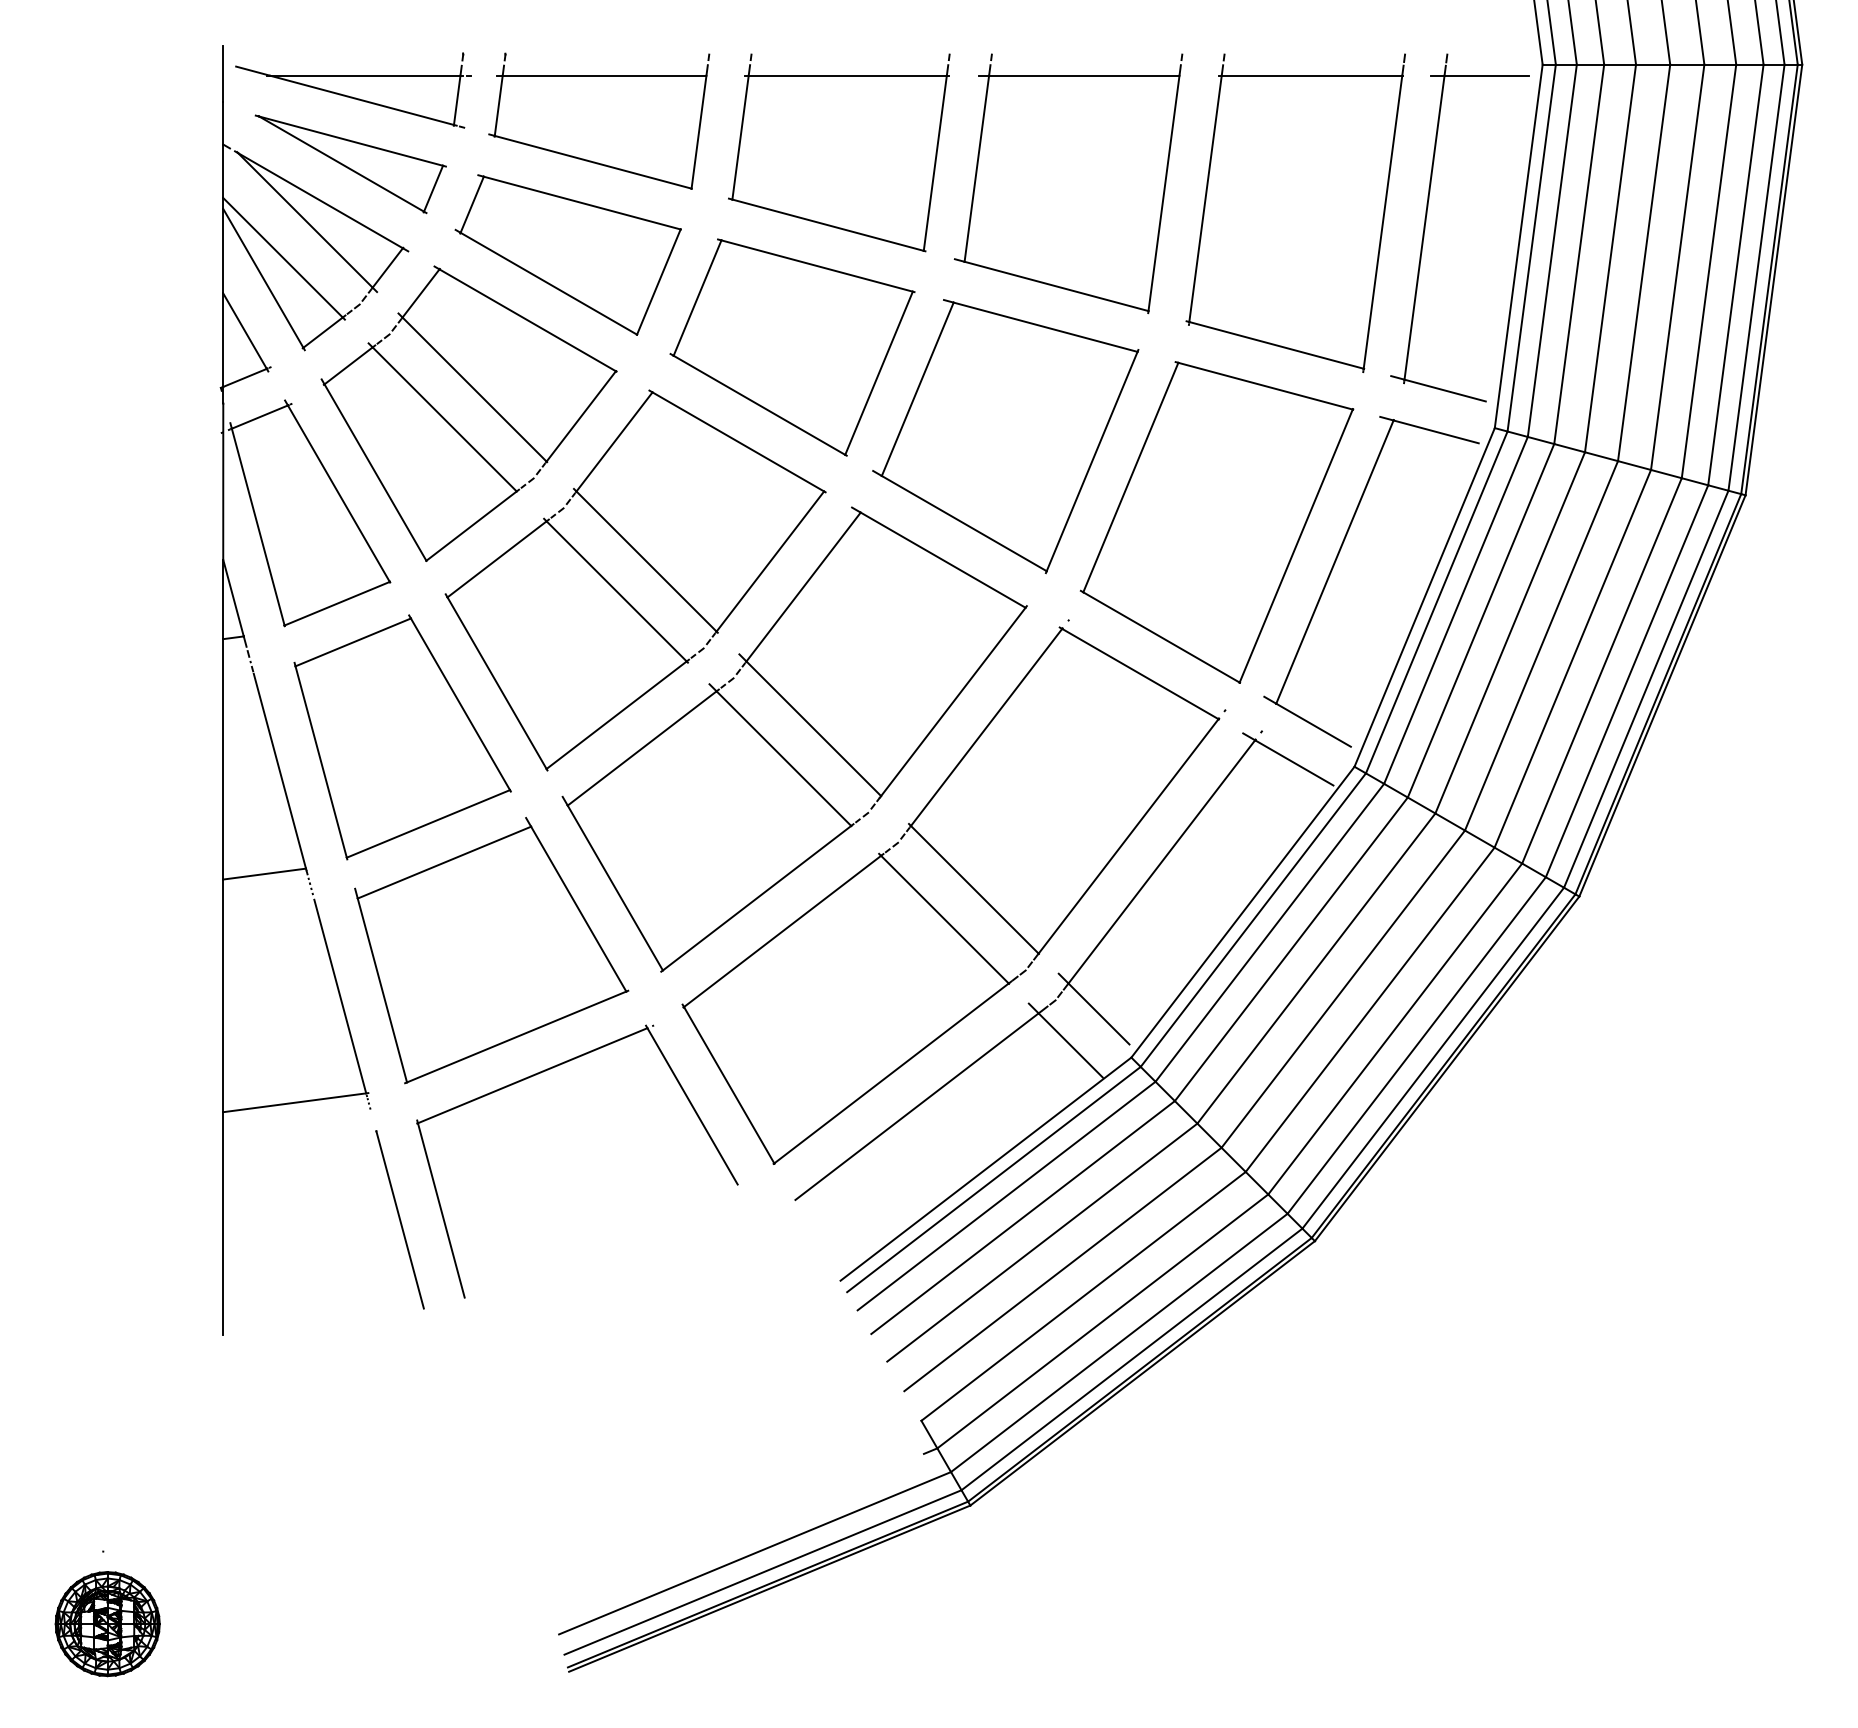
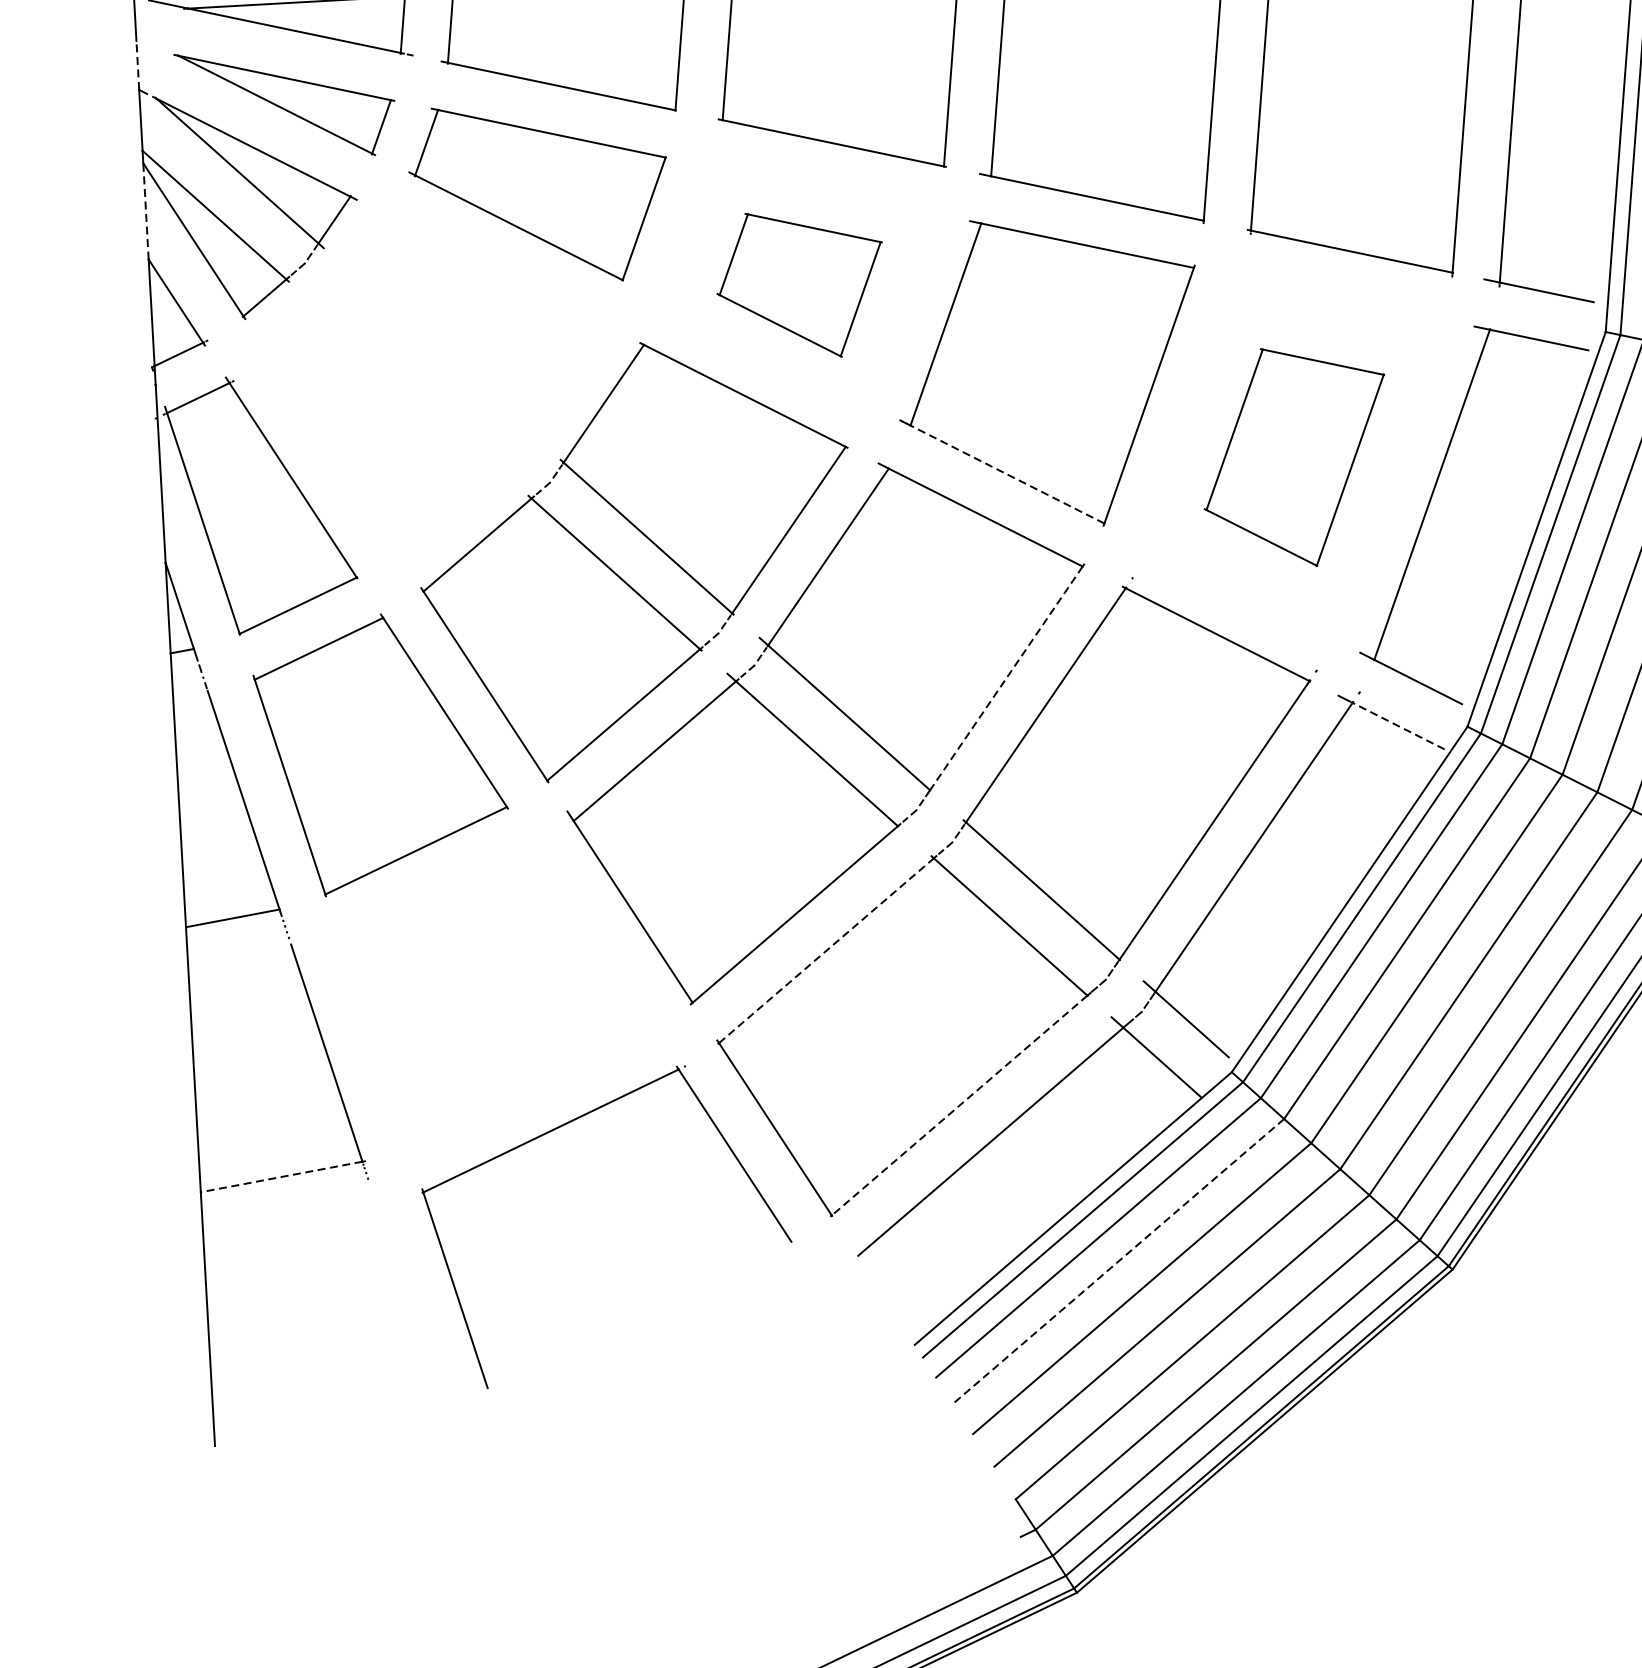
line: (223, 122) -> (138, 64), solid -> dashed
line: (223, 250) -> (146, 210), solid -> dashed
part: (792, 347) -> (800, 284), size x0.6
part: (454, 427) -> (420, 397), removed
part: (1216, 522) -> (1294, 457), size x0.6
line: (963, 523) -> (1006, 474), solid -> dashed
line: (953, 701) -> (1006, 677), solid -> dashed
line: (1293, 762) -> (1397, 725), solid -> dashed
line: (782, 931) -> (826, 950), solid -> dashed
part: (491, 950) -> (496, 990), removed
line: (891, 1073) -> (959, 1105), solid -> dashed
line: (294, 1102) -> (281, 1176), solid -> dashed
line: (1022, 1217) -> (1117, 1261), solid -> dashed
line: (399, 1219) -> (408, 1303), removed

